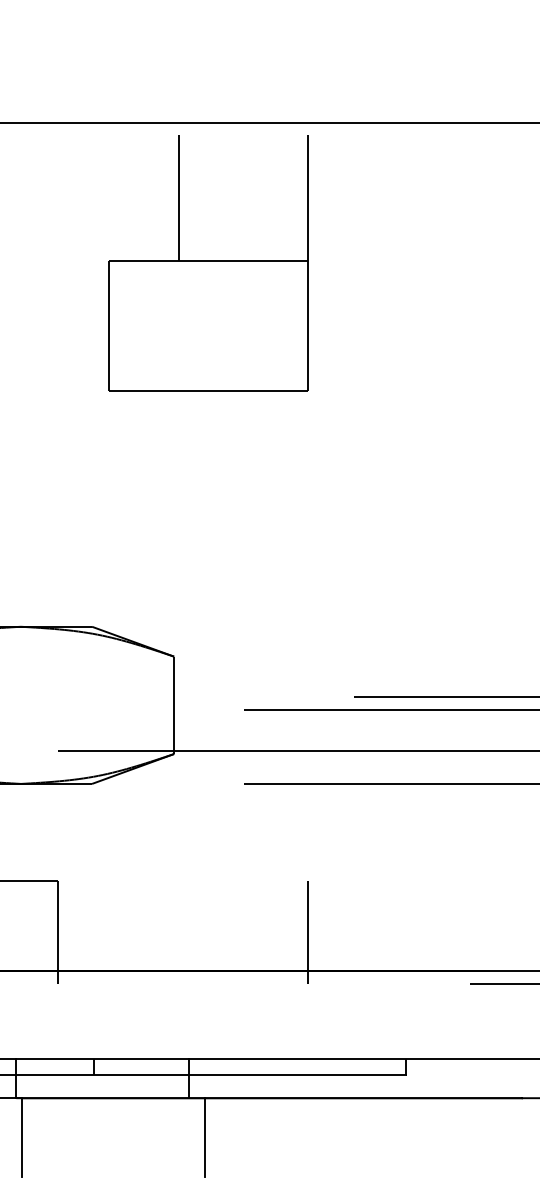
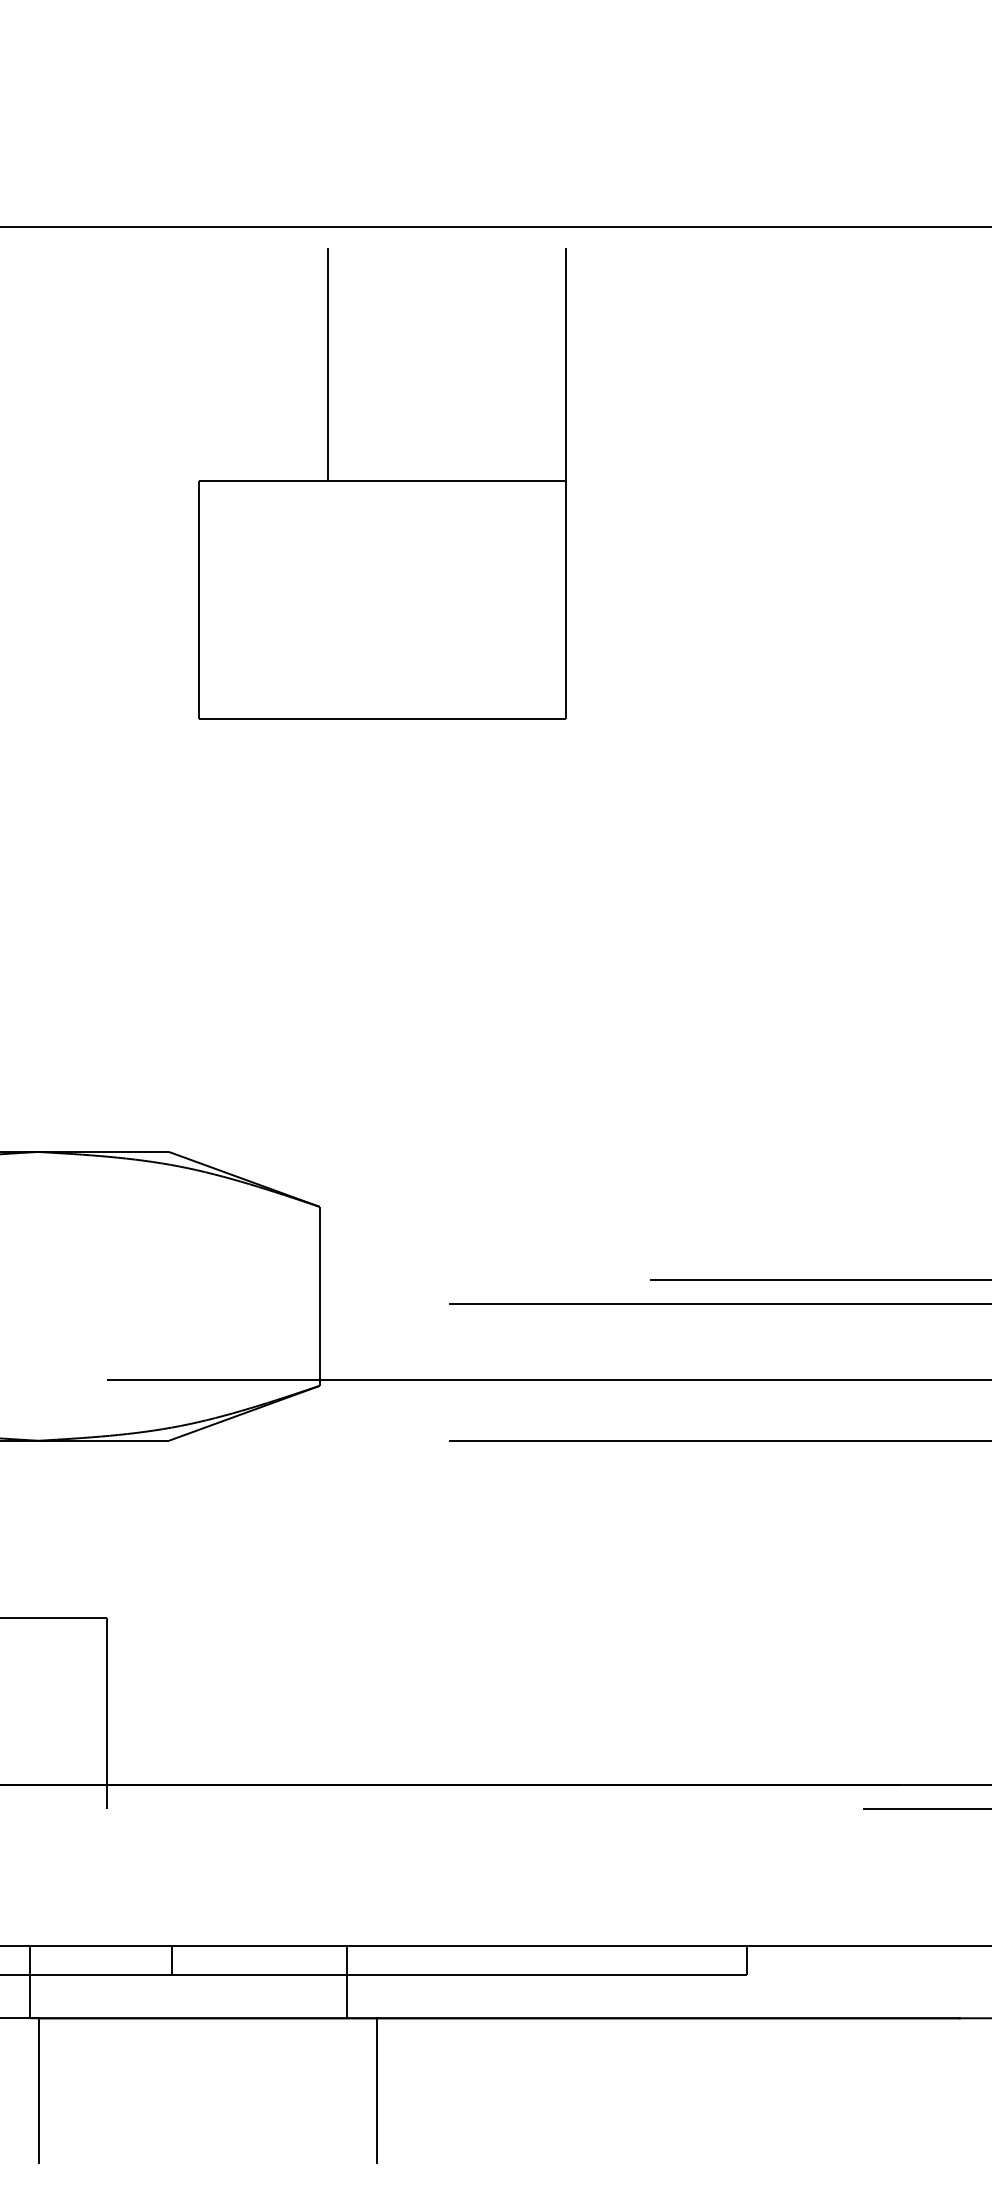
line: (307, 932) -> (564, 1713), removed

